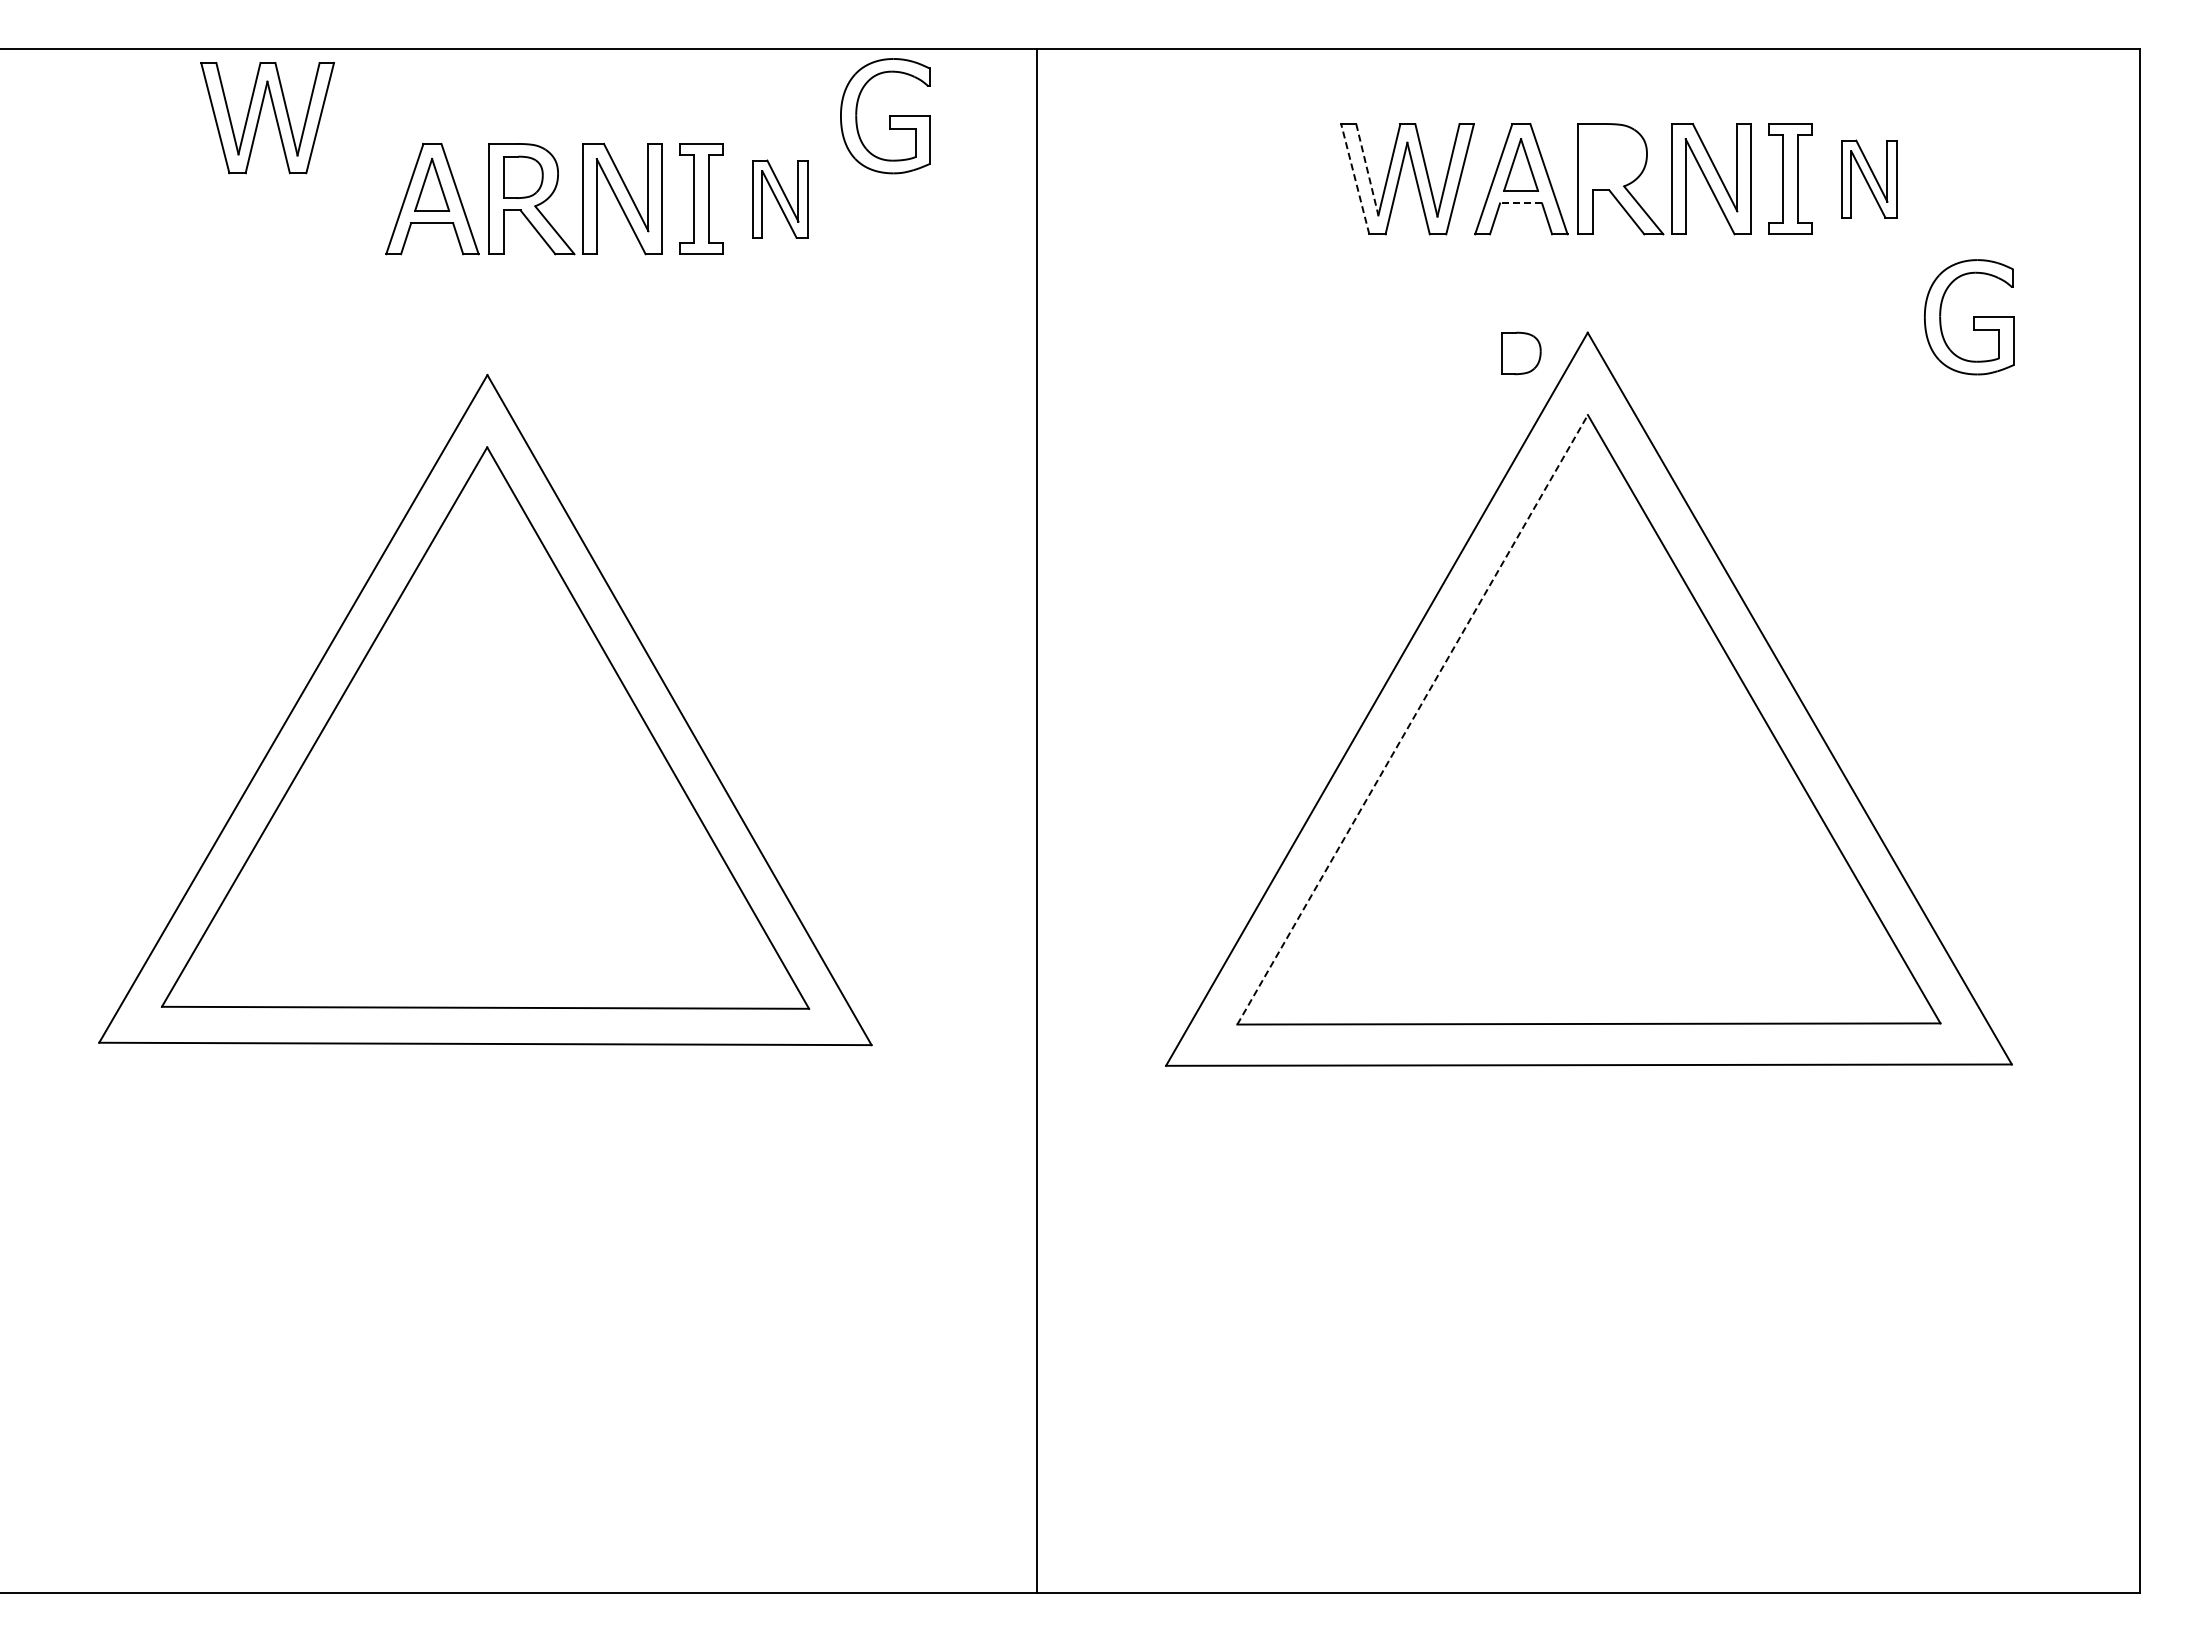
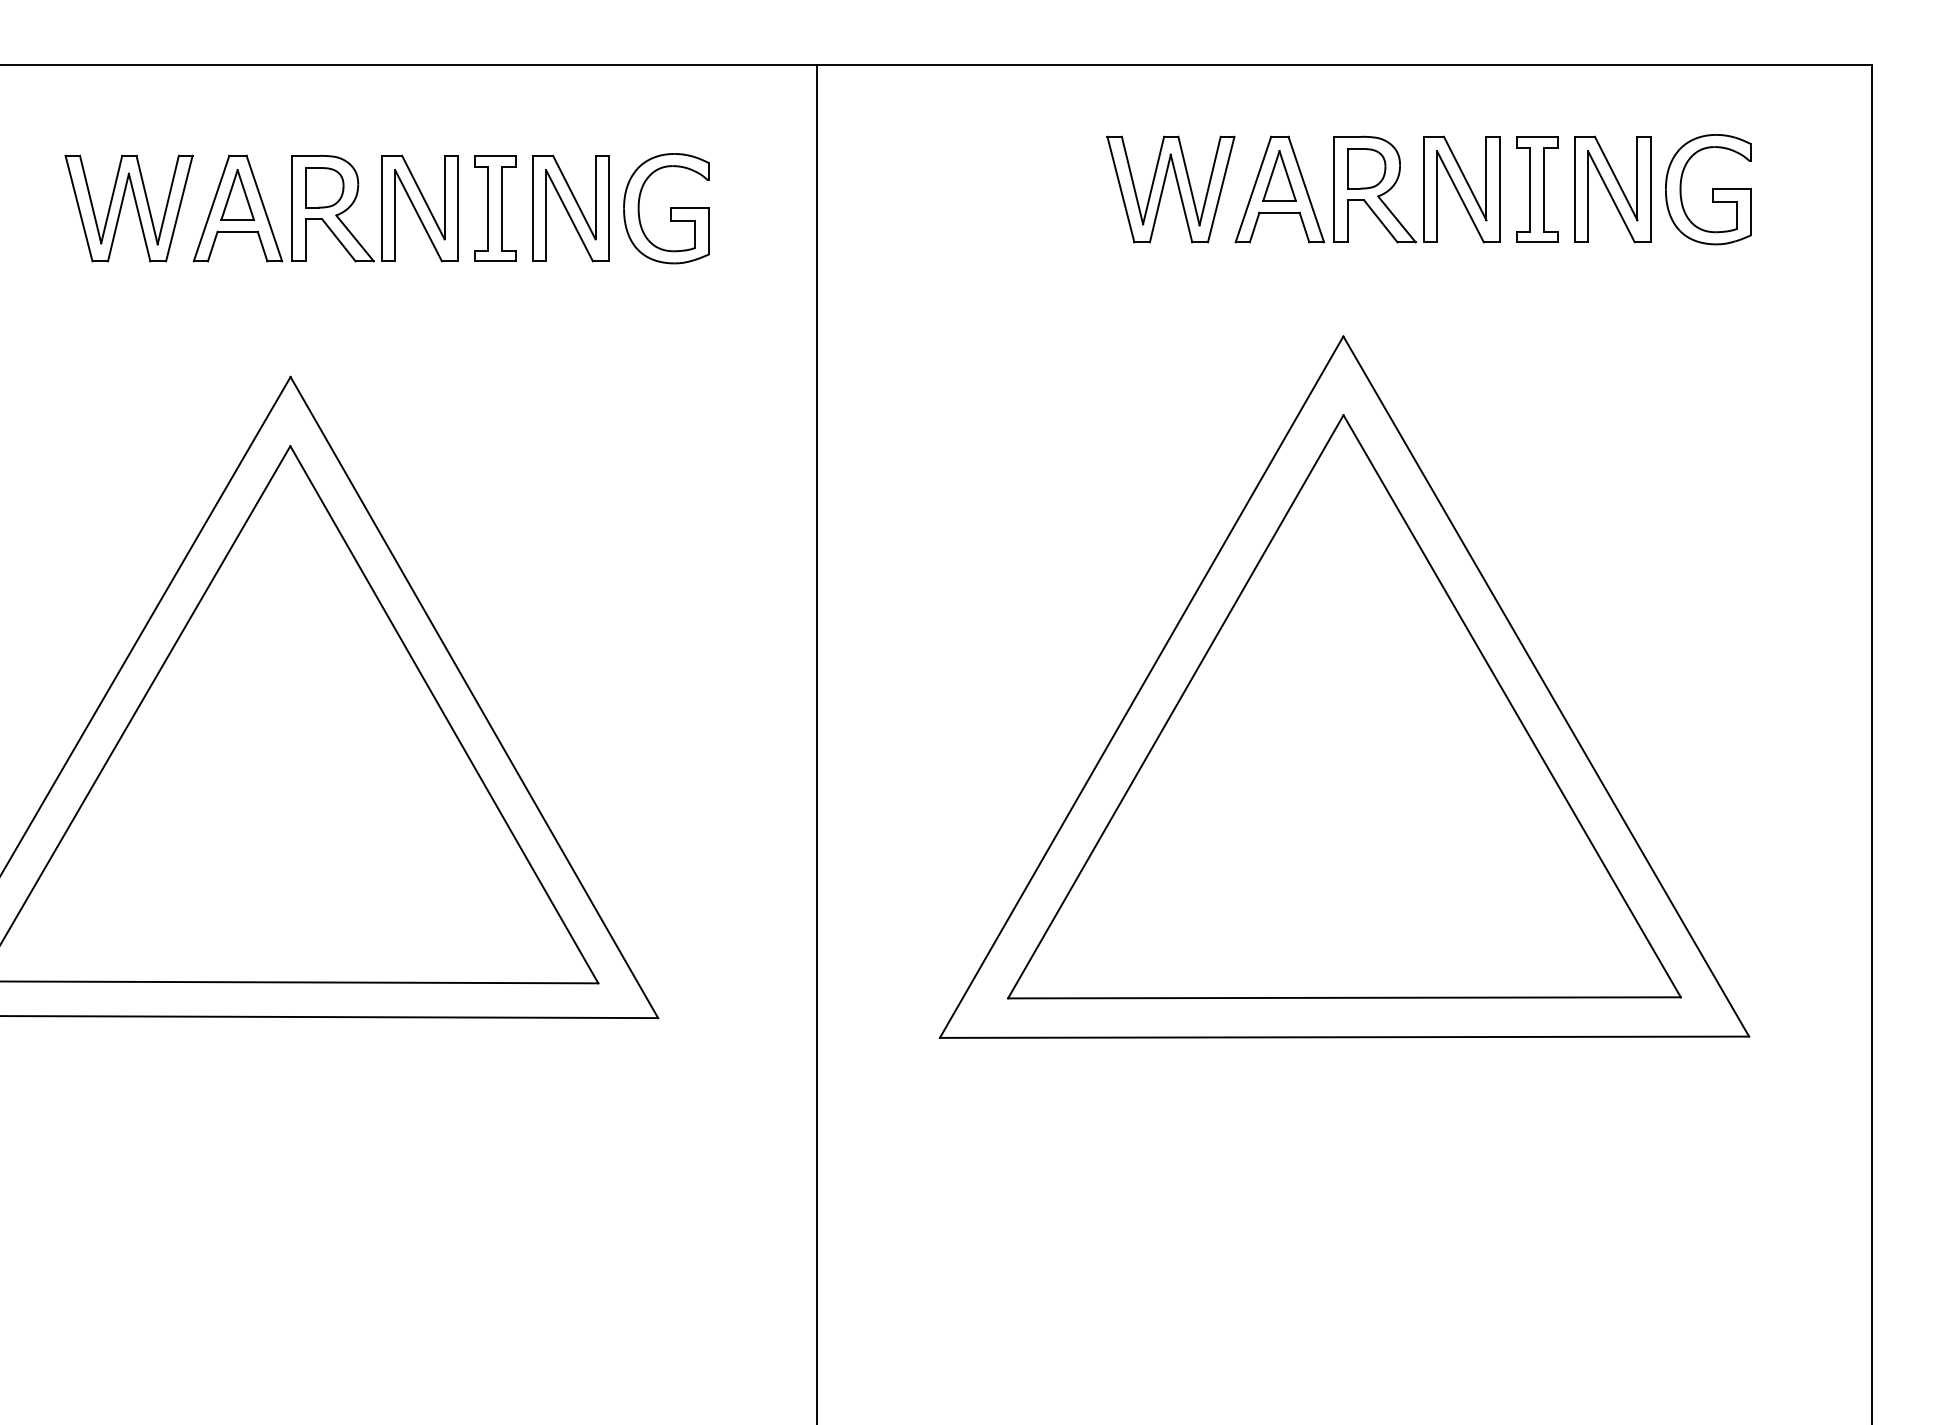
part: (260, 116) -> (122, 207), moved
part: (885, 116) -> (666, 208), moved
line: (1367, 170) -> (1132, 181), dashed -> solid
line: (1355, 179) -> (1121, 189), dashed -> solid
part: (1869, 179) -> (1612, 189), size x1.43
part: (780, 199) -> (570, 208), size x1.43
line: (1520, 203) -> (1279, 212), dashed -> solid
part: (1969, 317) -> (1708, 189), moved
part: (1521, 353) -> (1367, 168), moved
line: (1412, 719) -> (1175, 706), dashed -> solid

